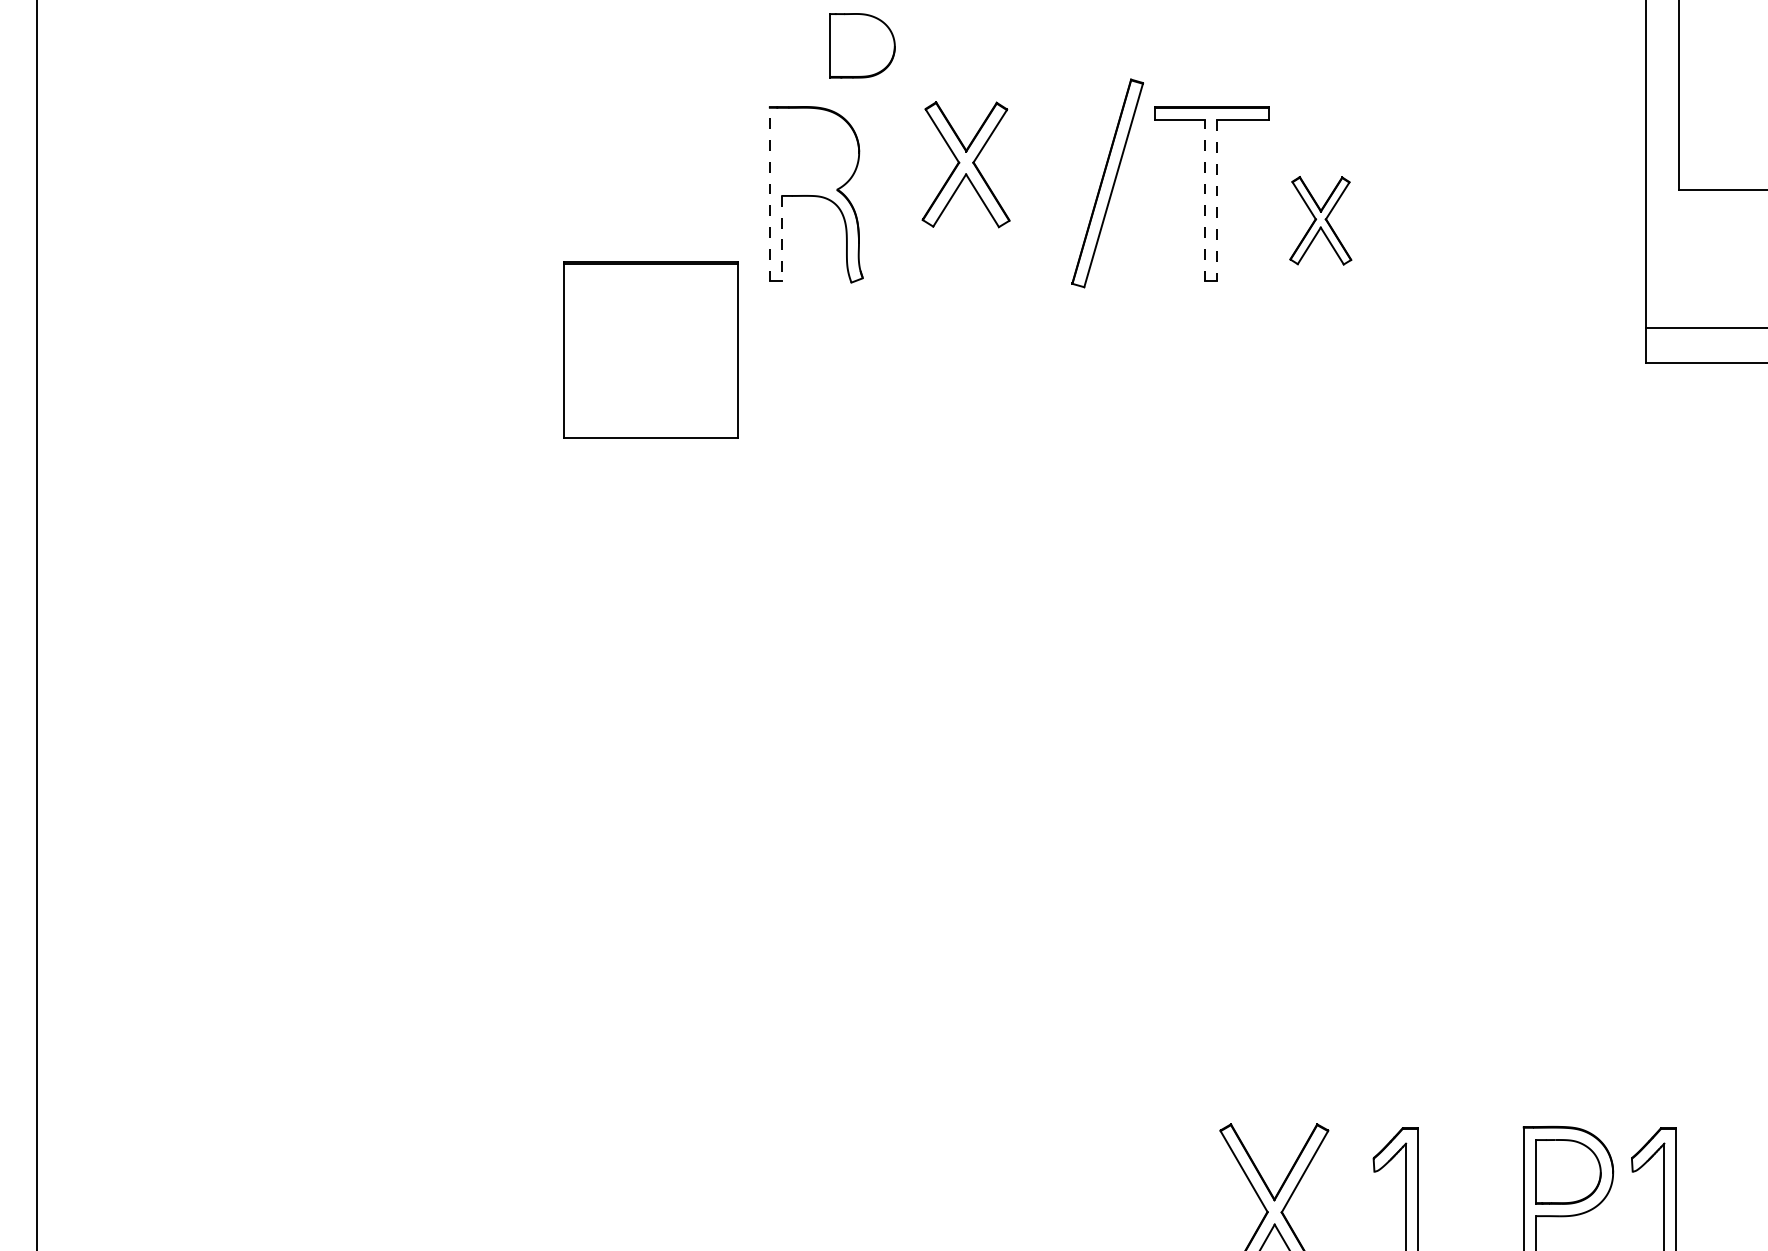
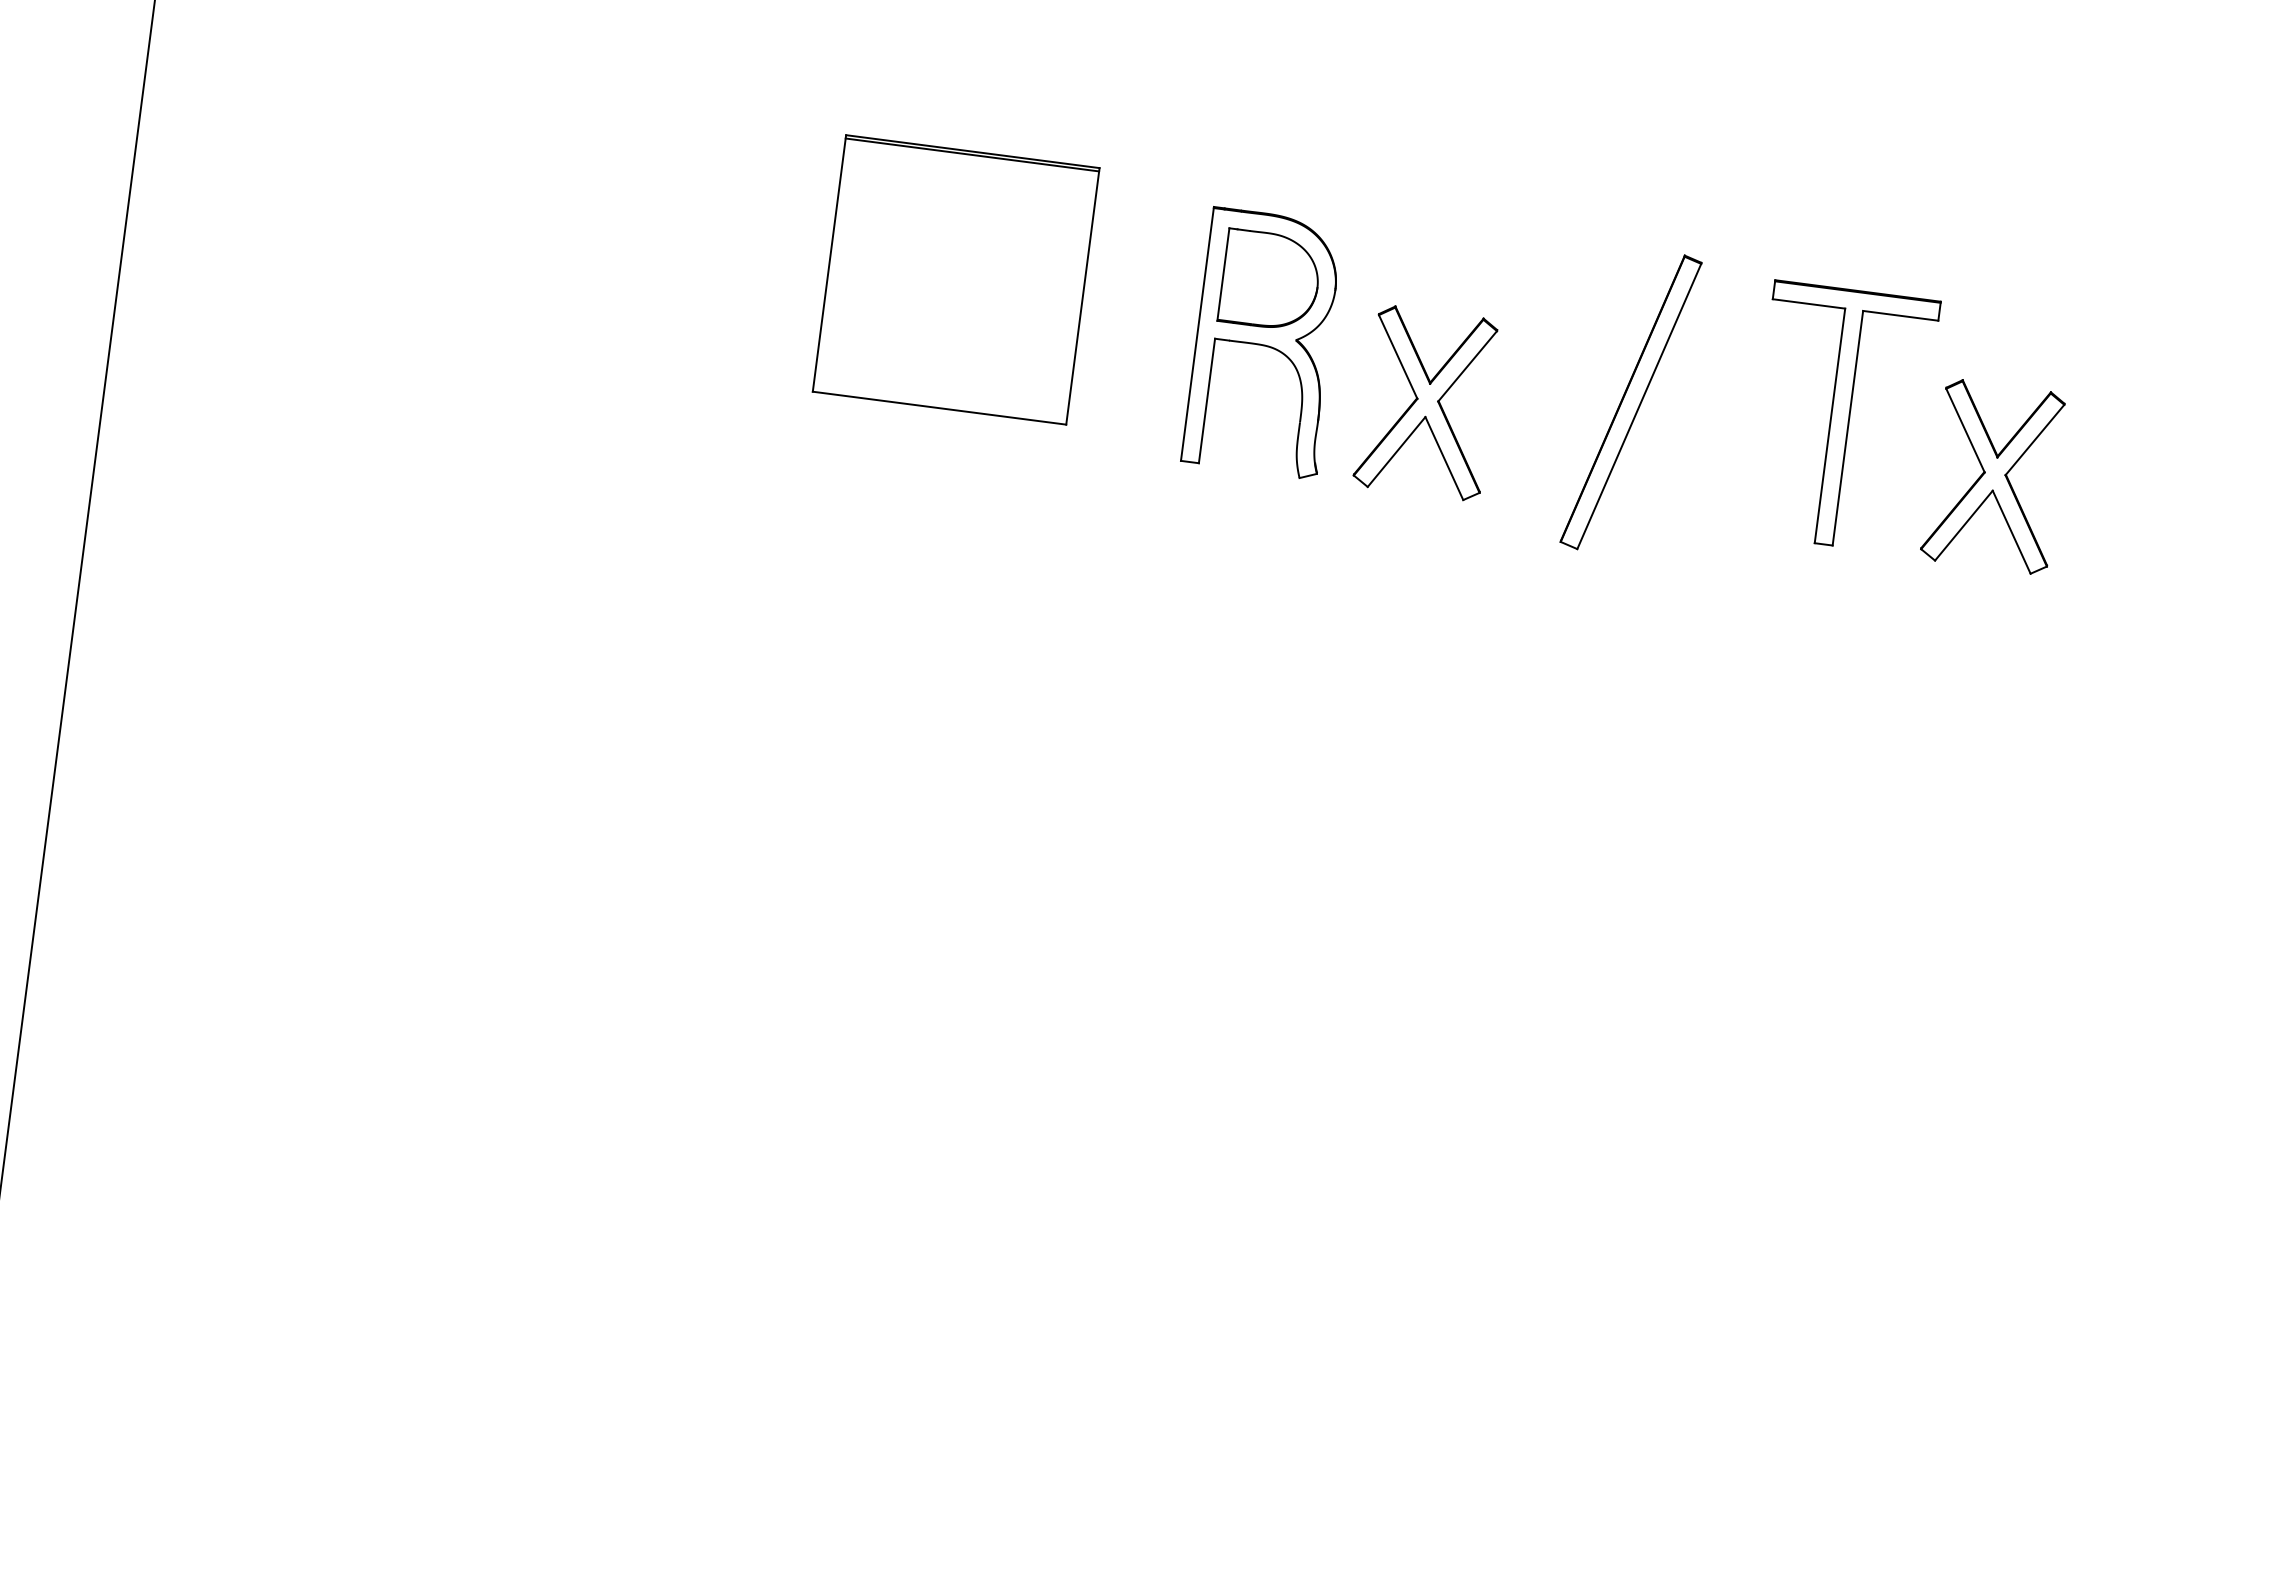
part: (862, 45) -> (1270, 280), moved
part: (965, 164) -> (1426, 402), moved
part: (1107, 183) -> (1630, 402), moved
line: (769, 193) -> (1197, 332), dashed -> solid
line: (1205, 200) -> (1830, 425), dashed -> solid
line: (1217, 200) -> (1848, 427), dashed -> solid
part: (1320, 220) -> (1994, 476), size x1.43
line: (782, 238) -> (1207, 400), dashed -> solid
part: (650, 349) -> (955, 279), moved

